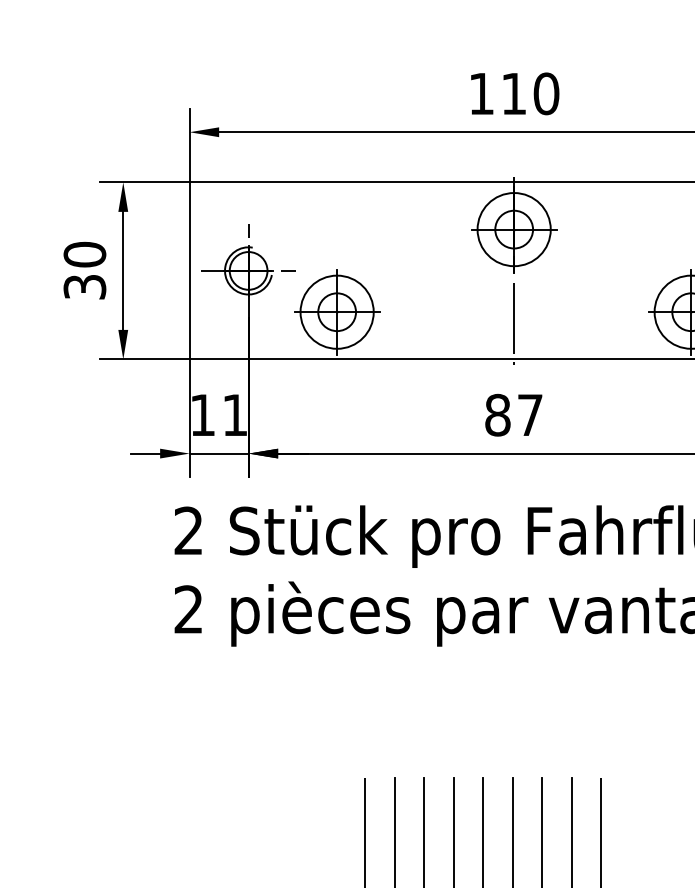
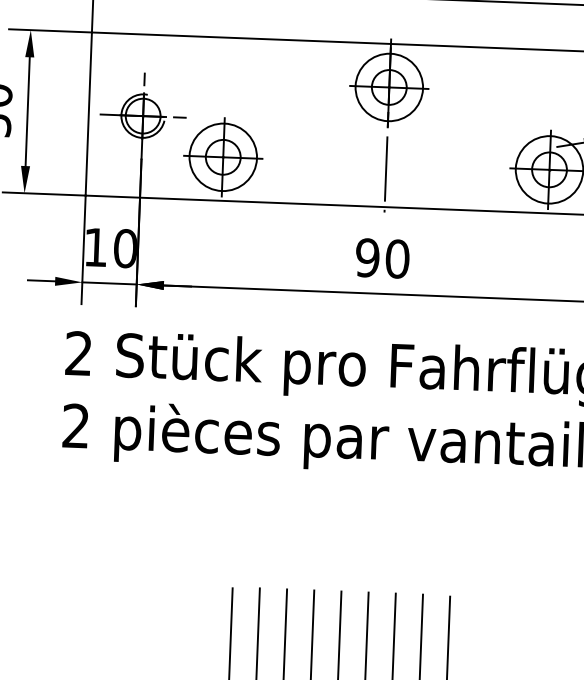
text: (234, 414) -> (125, 247), 11 -> 10
text: (514, 414) -> (383, 257), 87 -> 90

